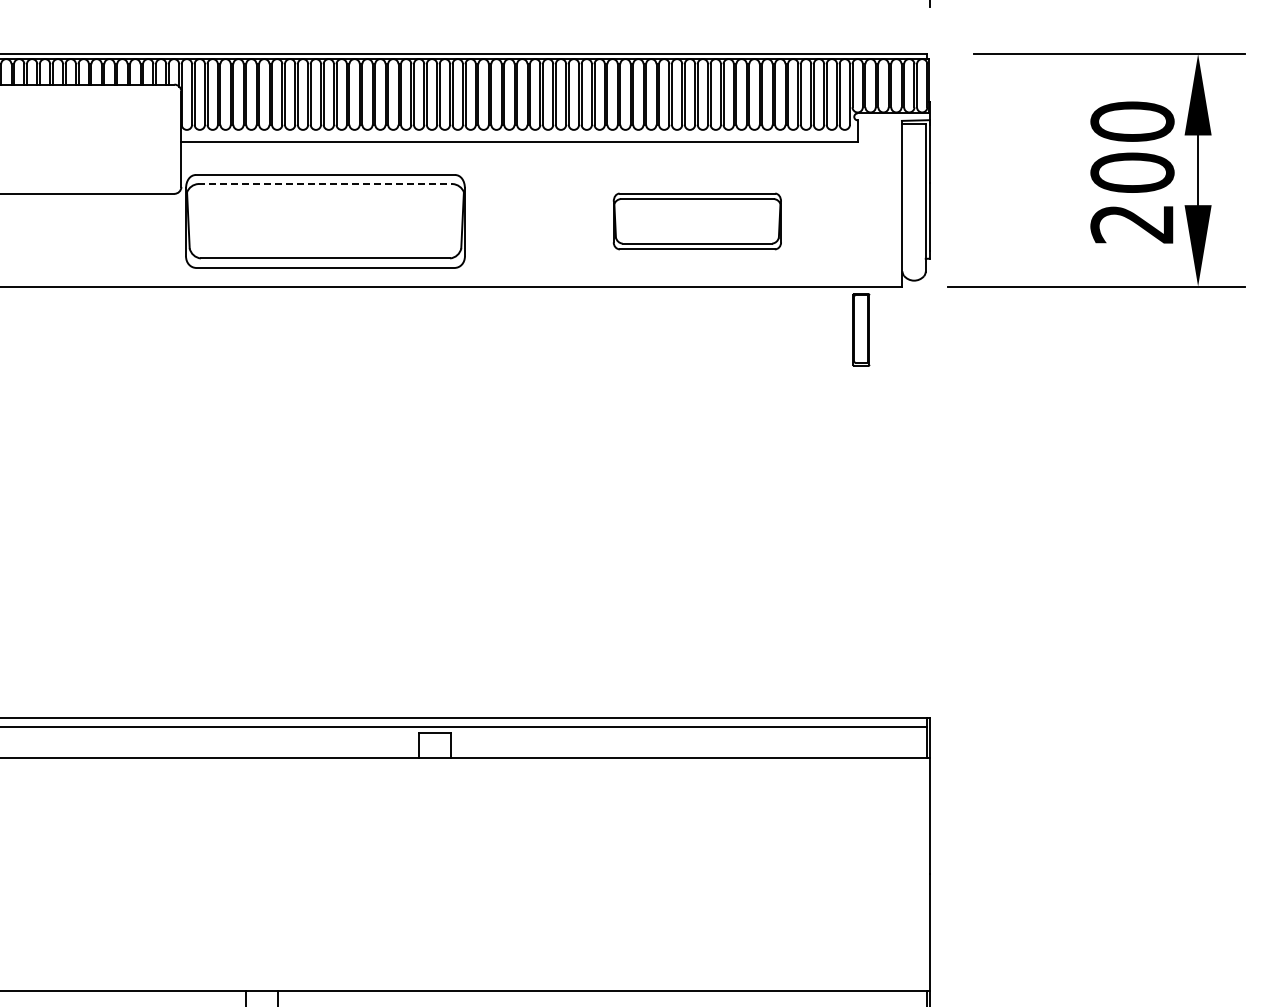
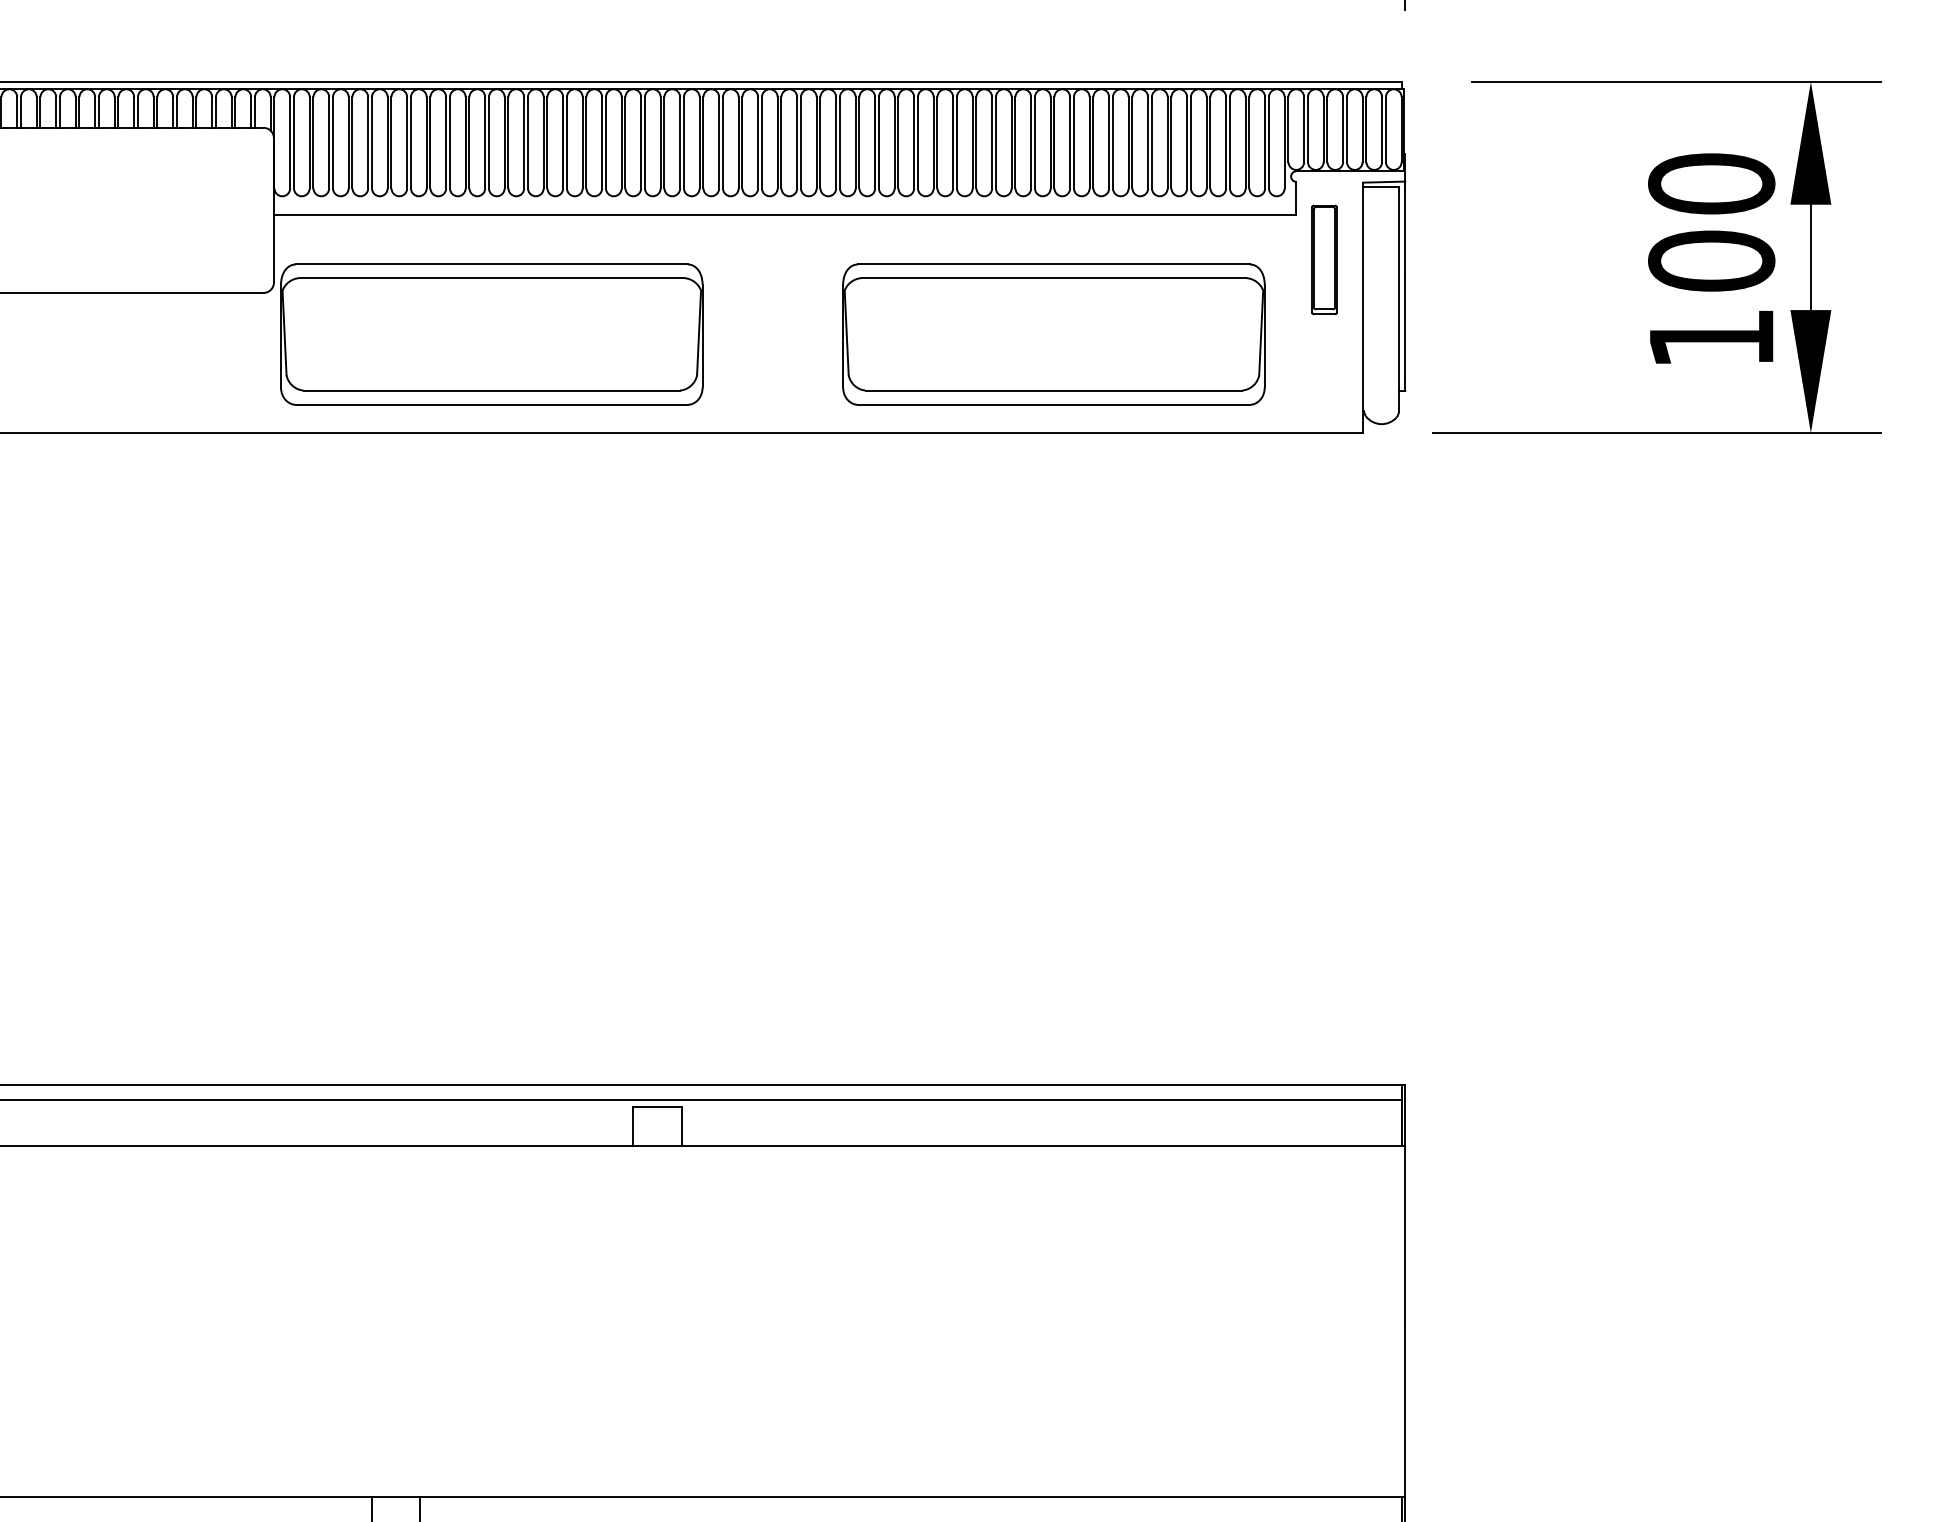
line: (325, 184) -> (491, 278), dashed -> solid
part: (697, 221) -> (1054, 334), size x1.67
text: (1131, 224) -> (1710, 339), 200 -> 100
part: (861, 329) -> (1324, 259), moved

